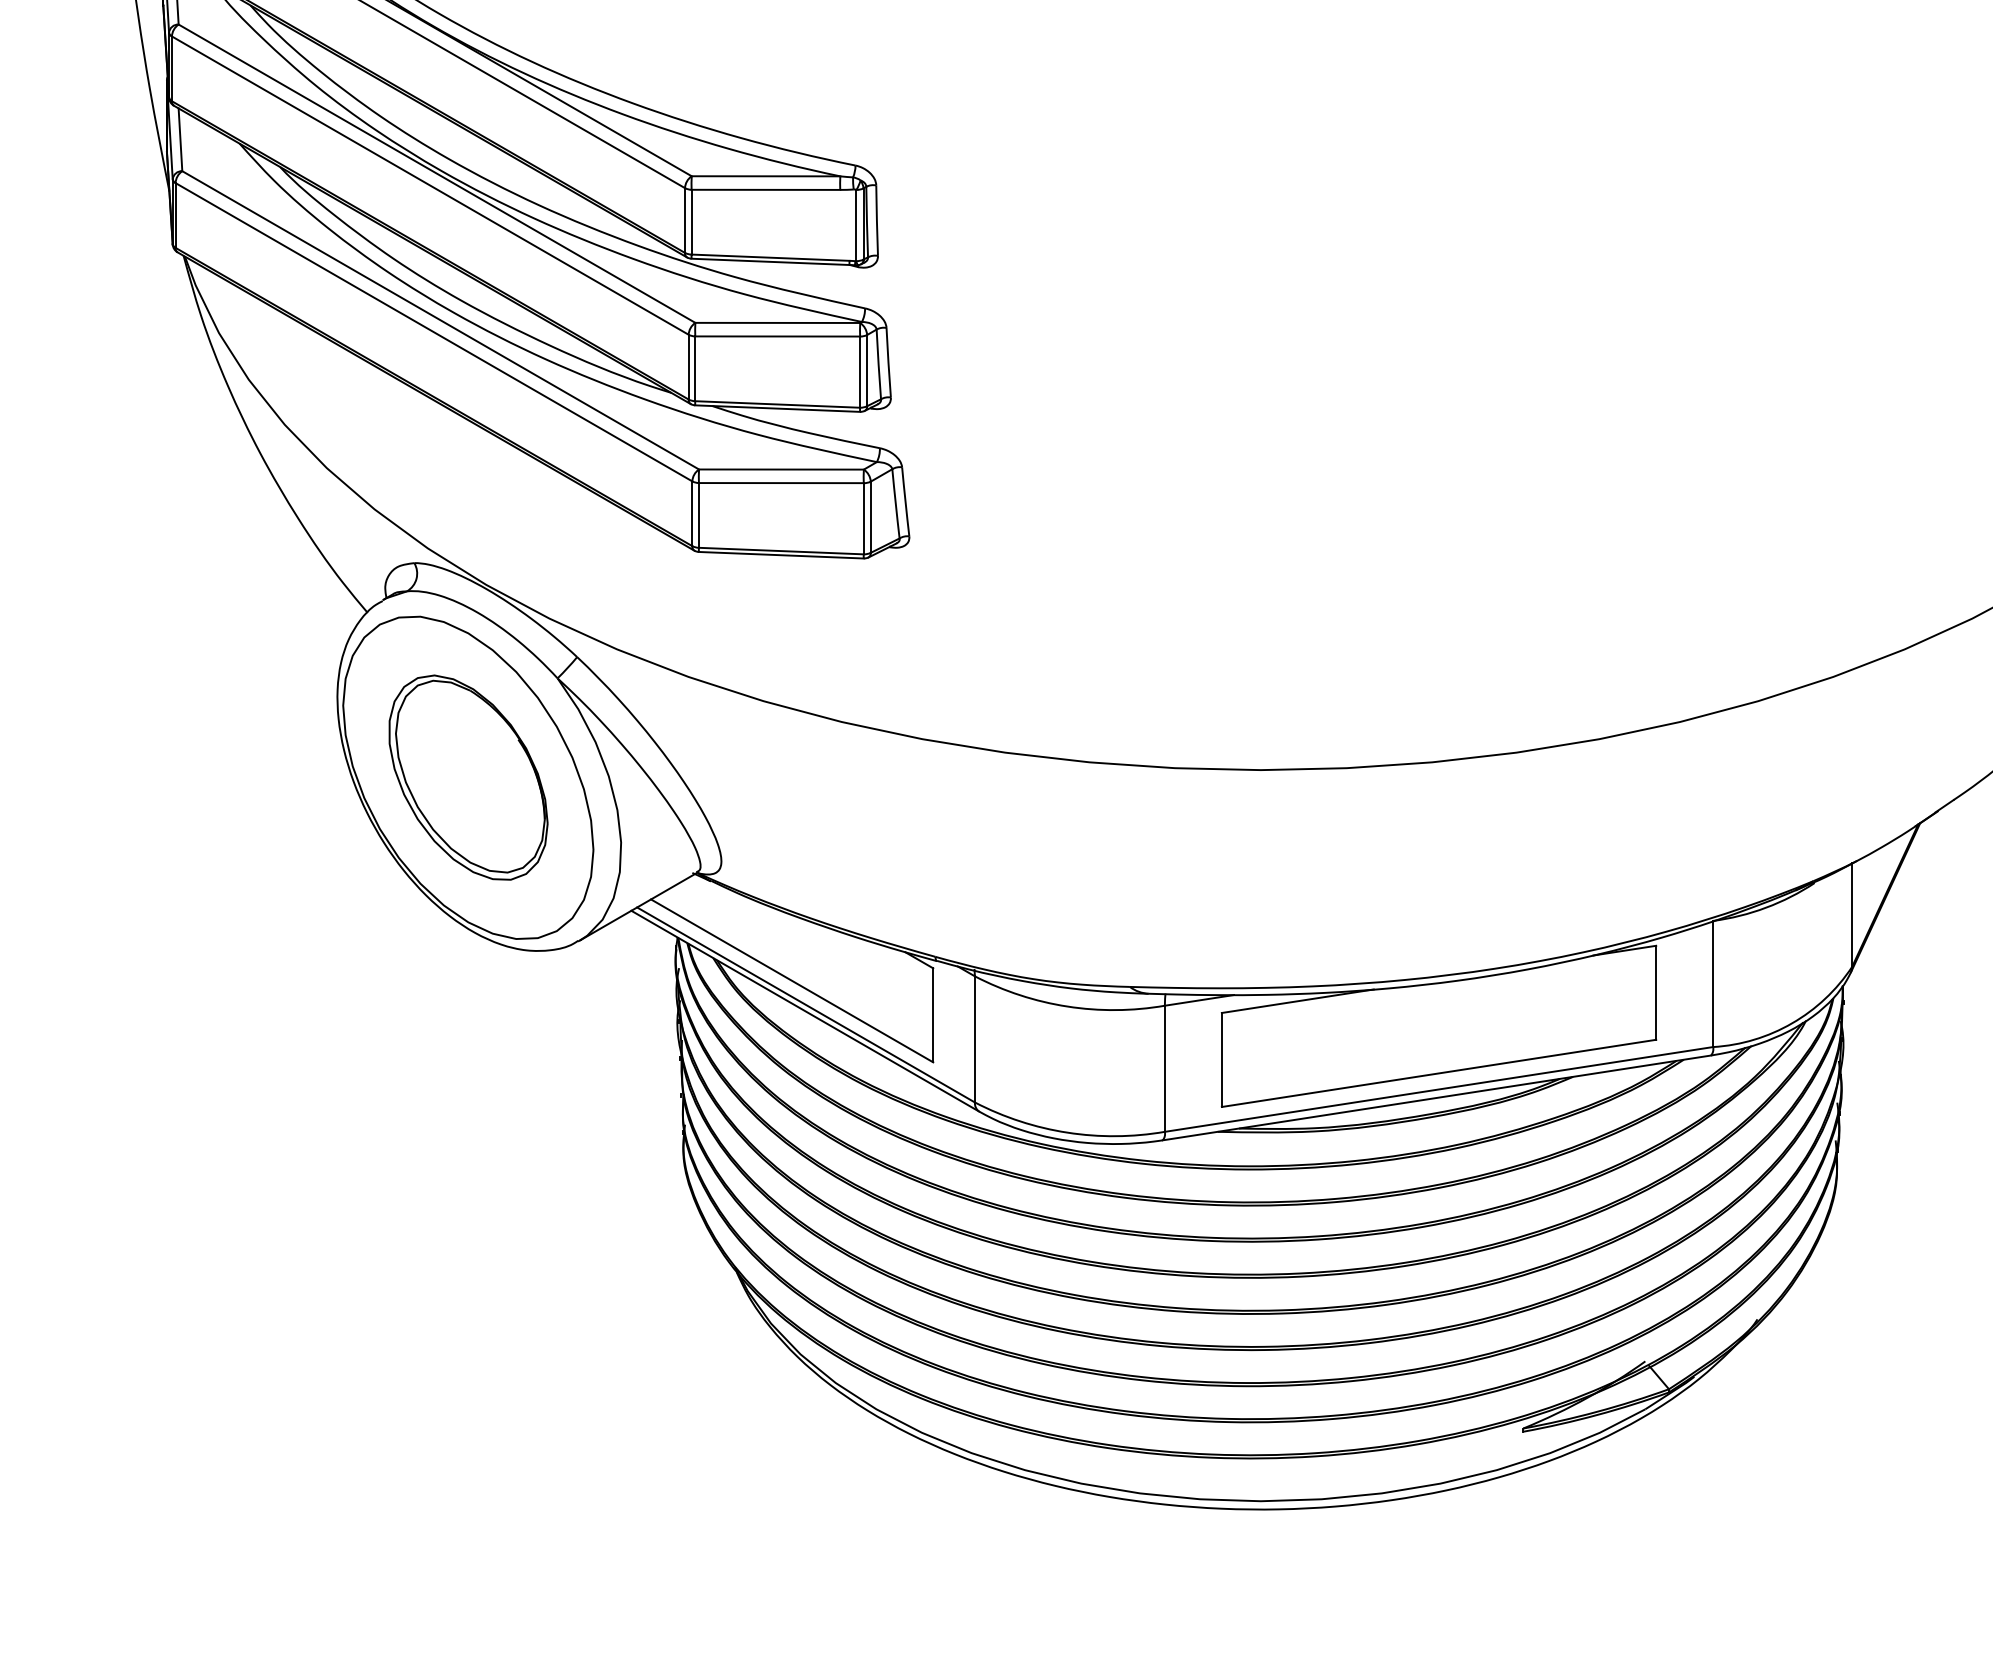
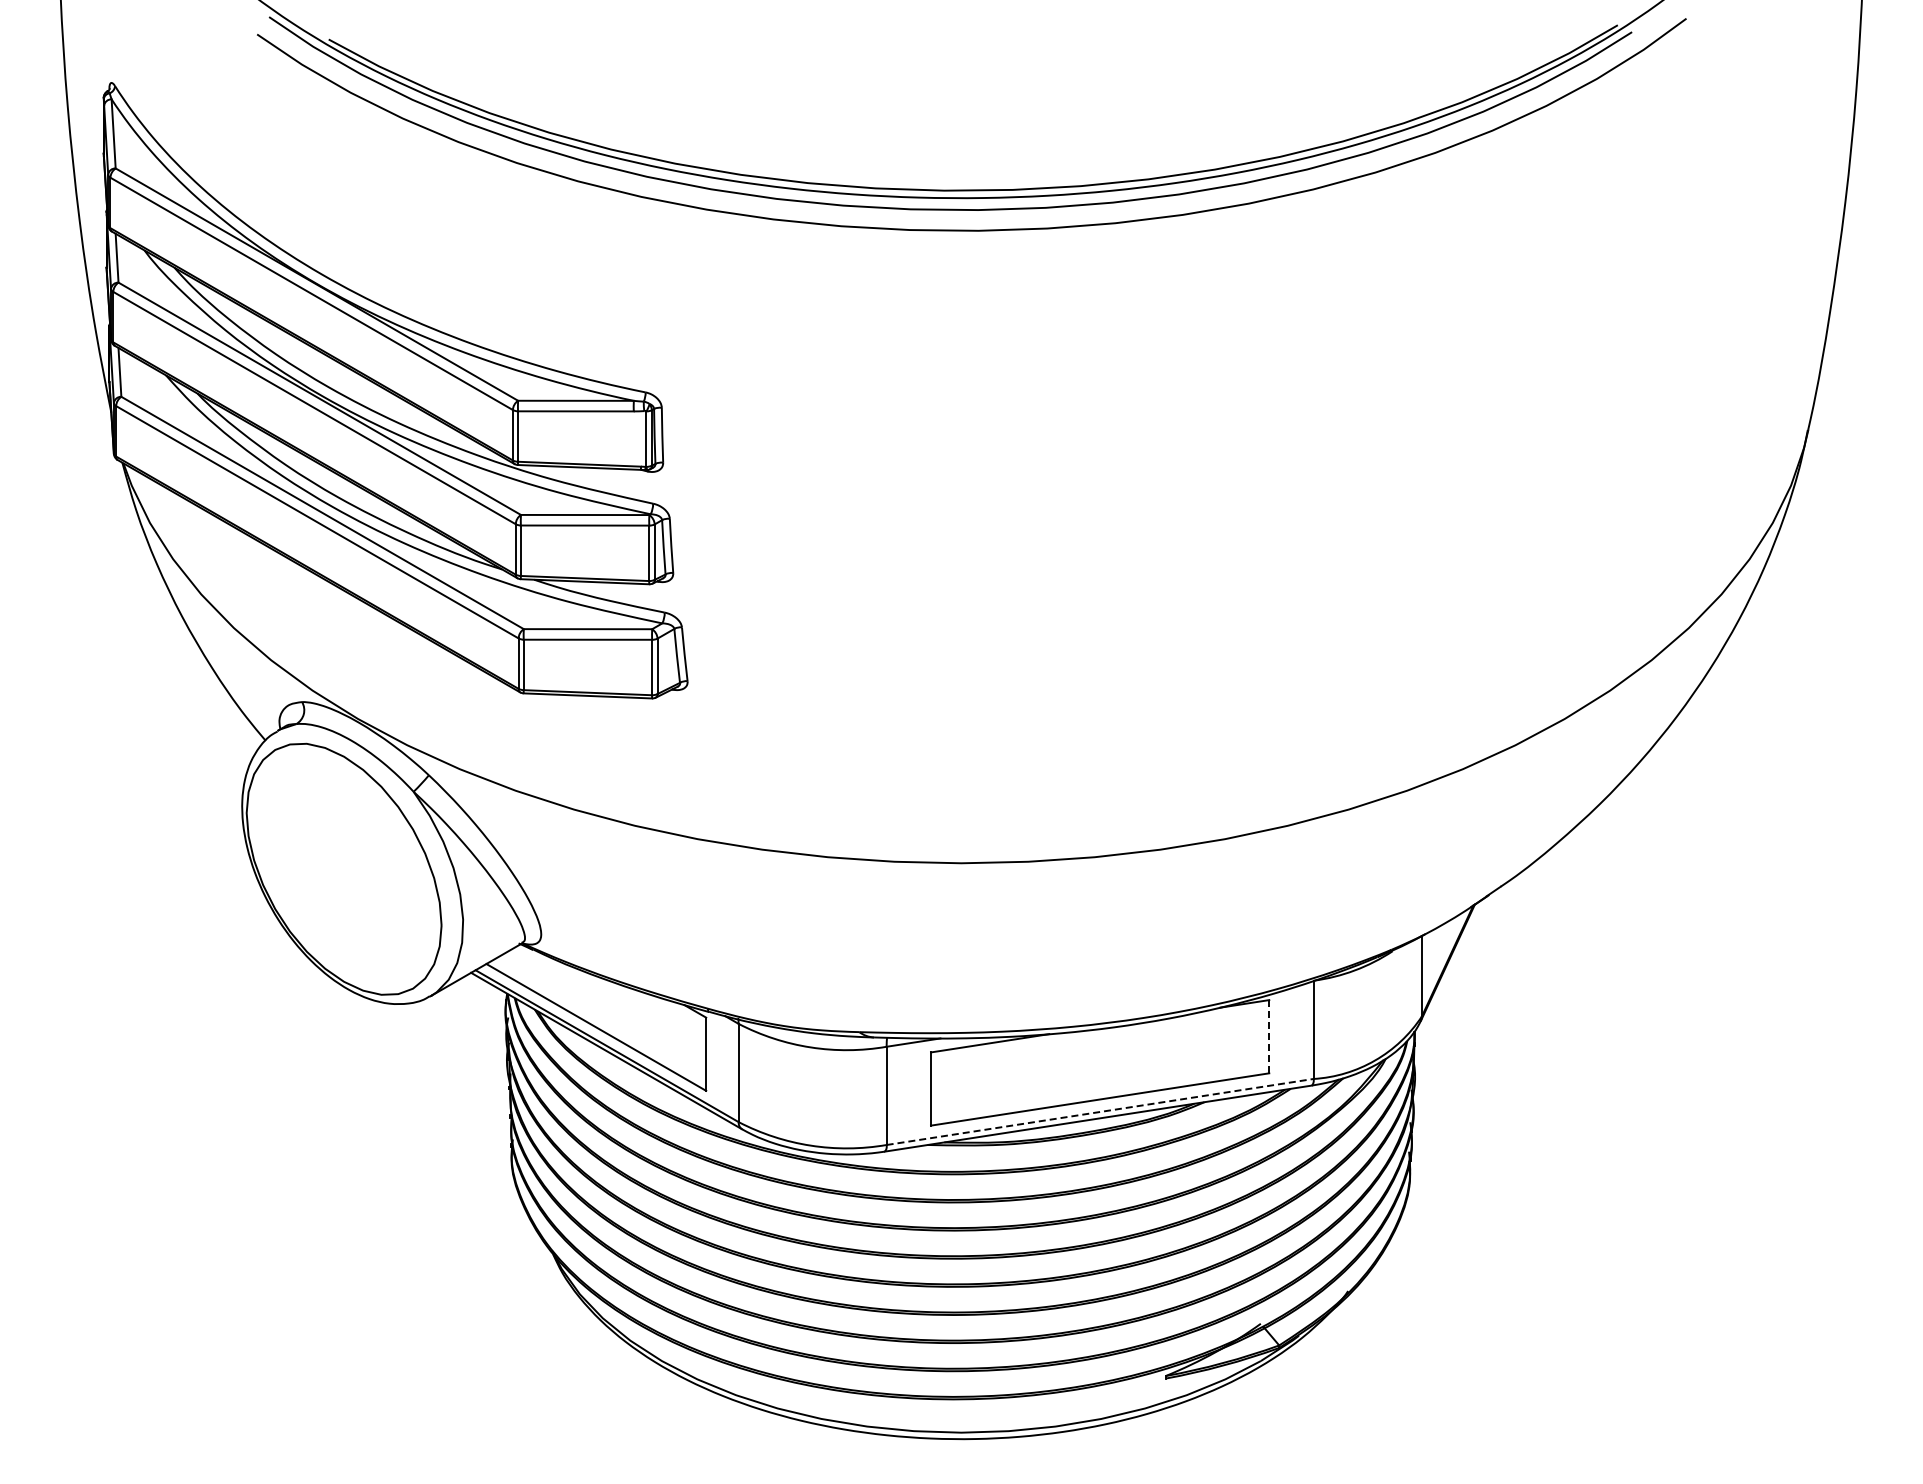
part: (468, 776) -> (344, 868), removed
line: (1656, 992) -> (1269, 1036), solid -> dashed
line: (1439, 1088) -> (1100, 1111), solid -> dashed

